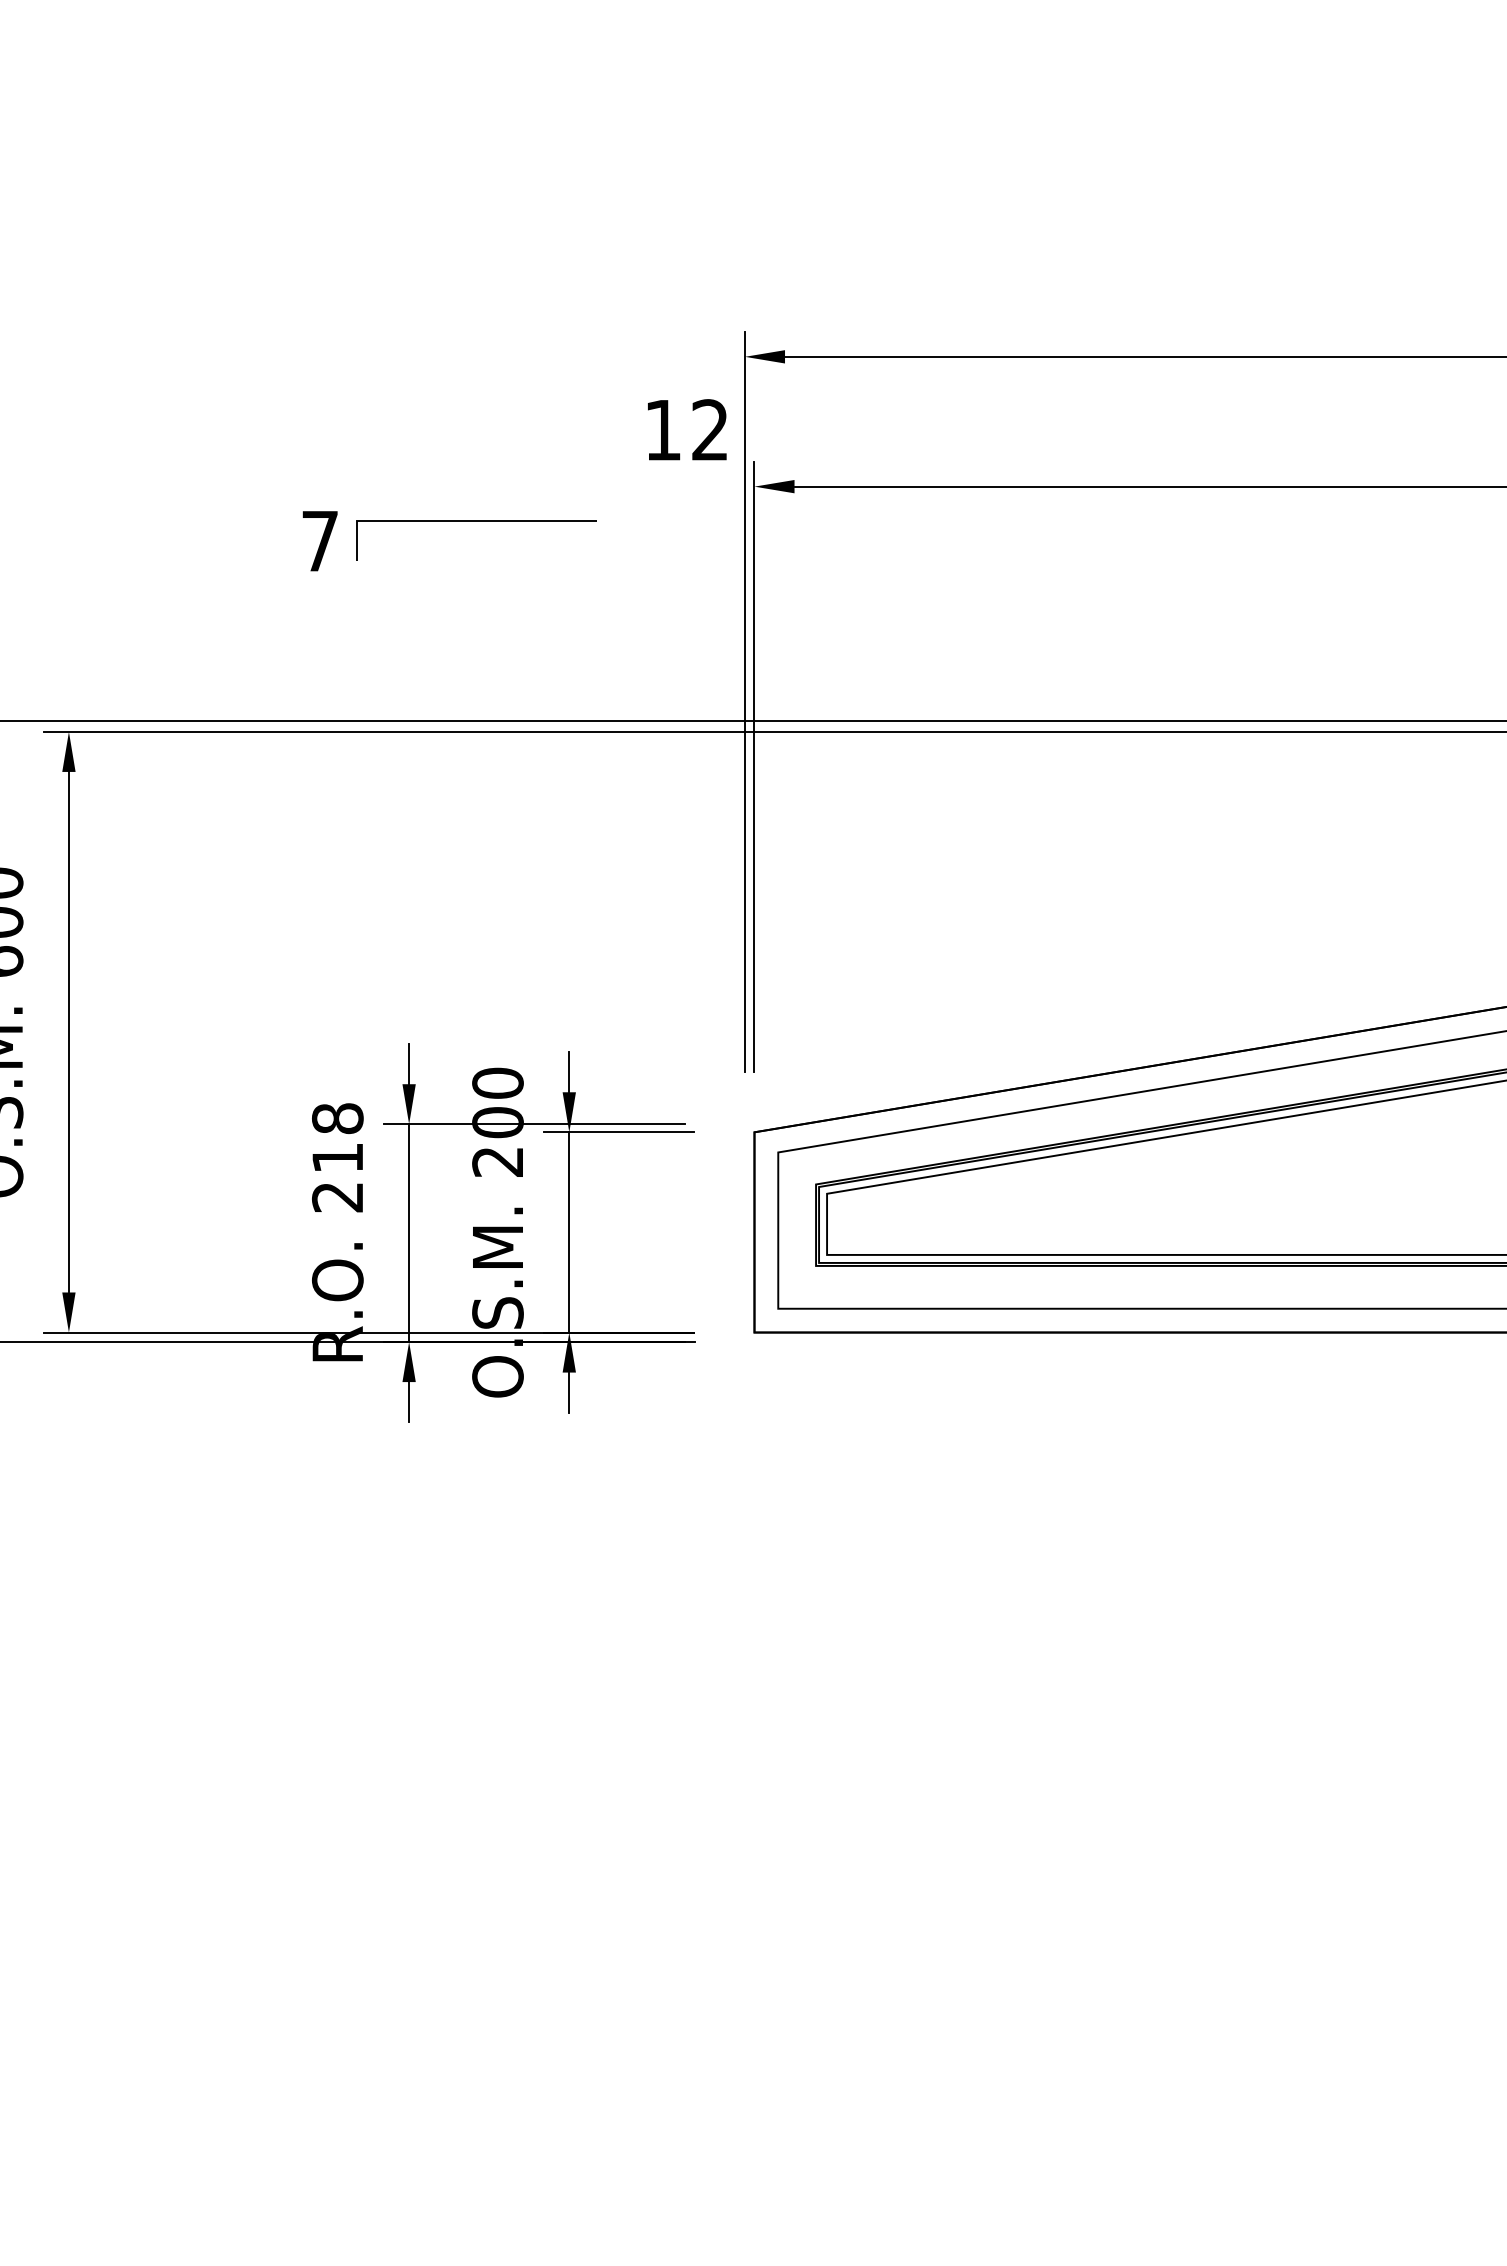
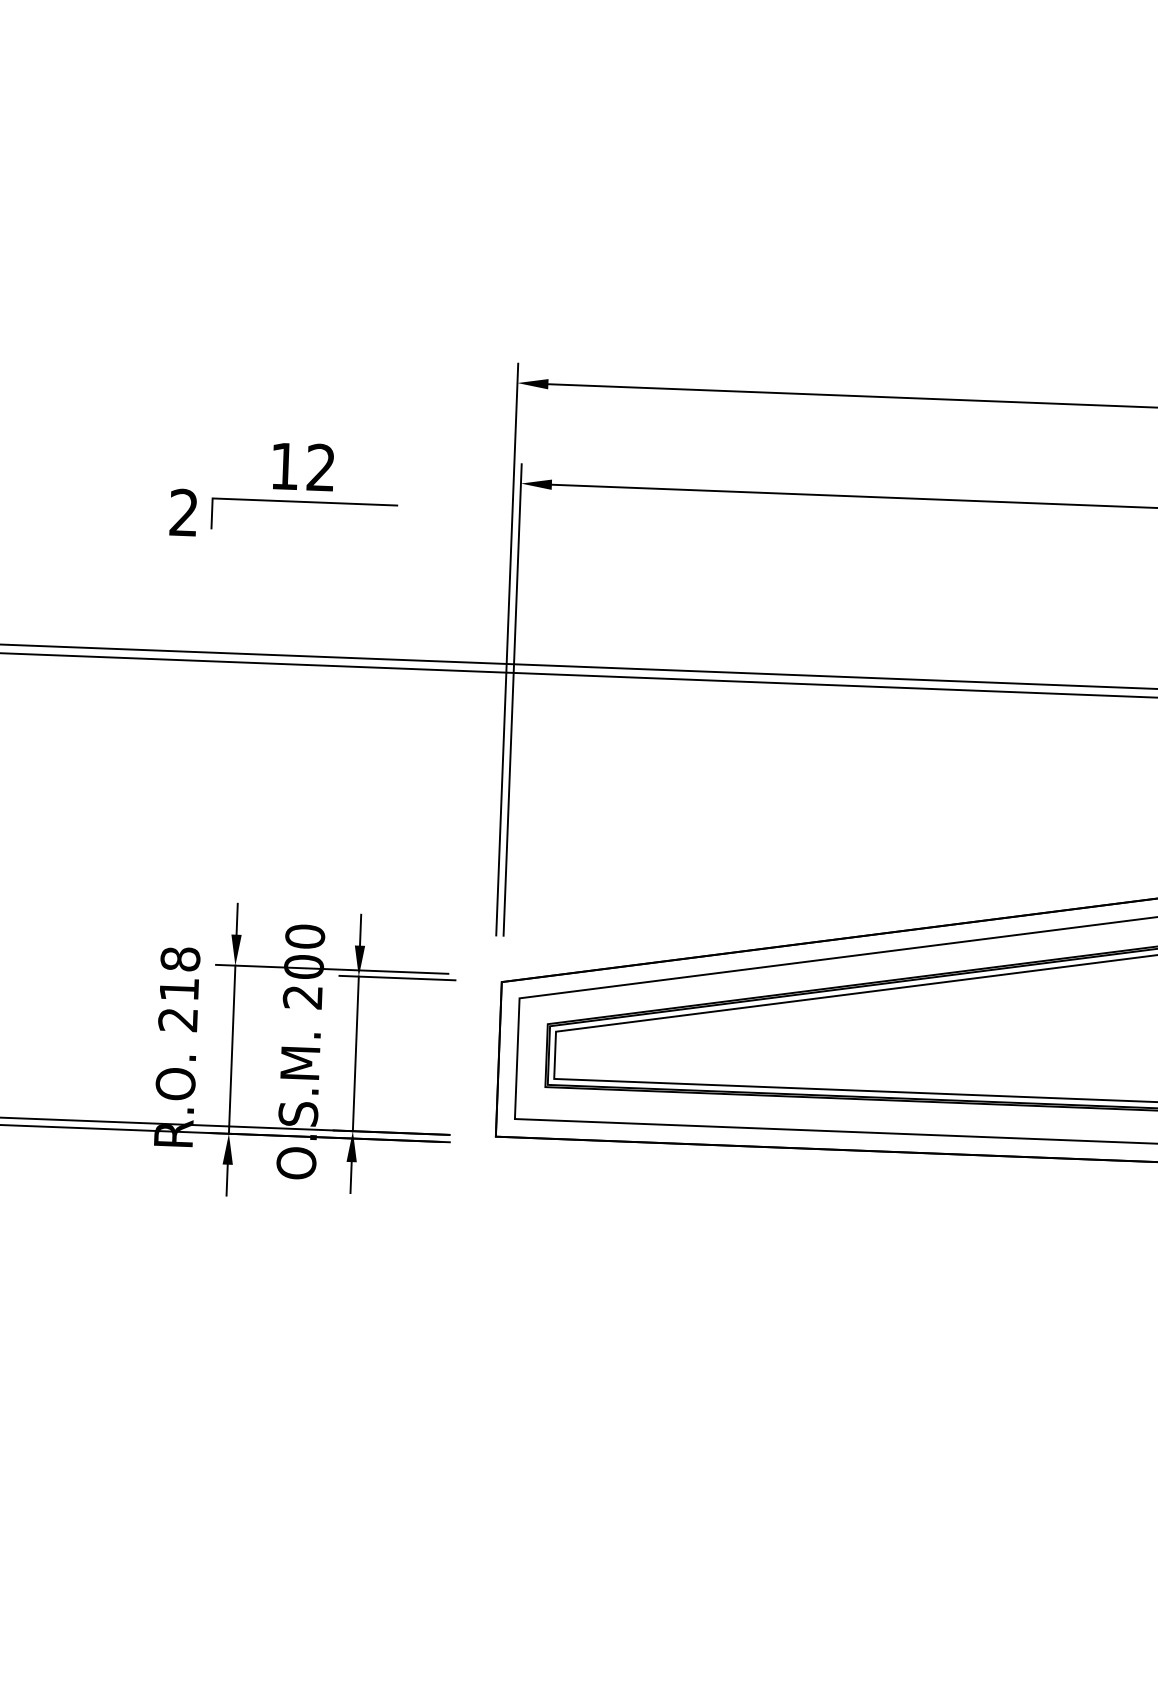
text: (687, 429) -> (303, 466), moved
text: (319, 540) -> (183, 512), 7 -> 2

